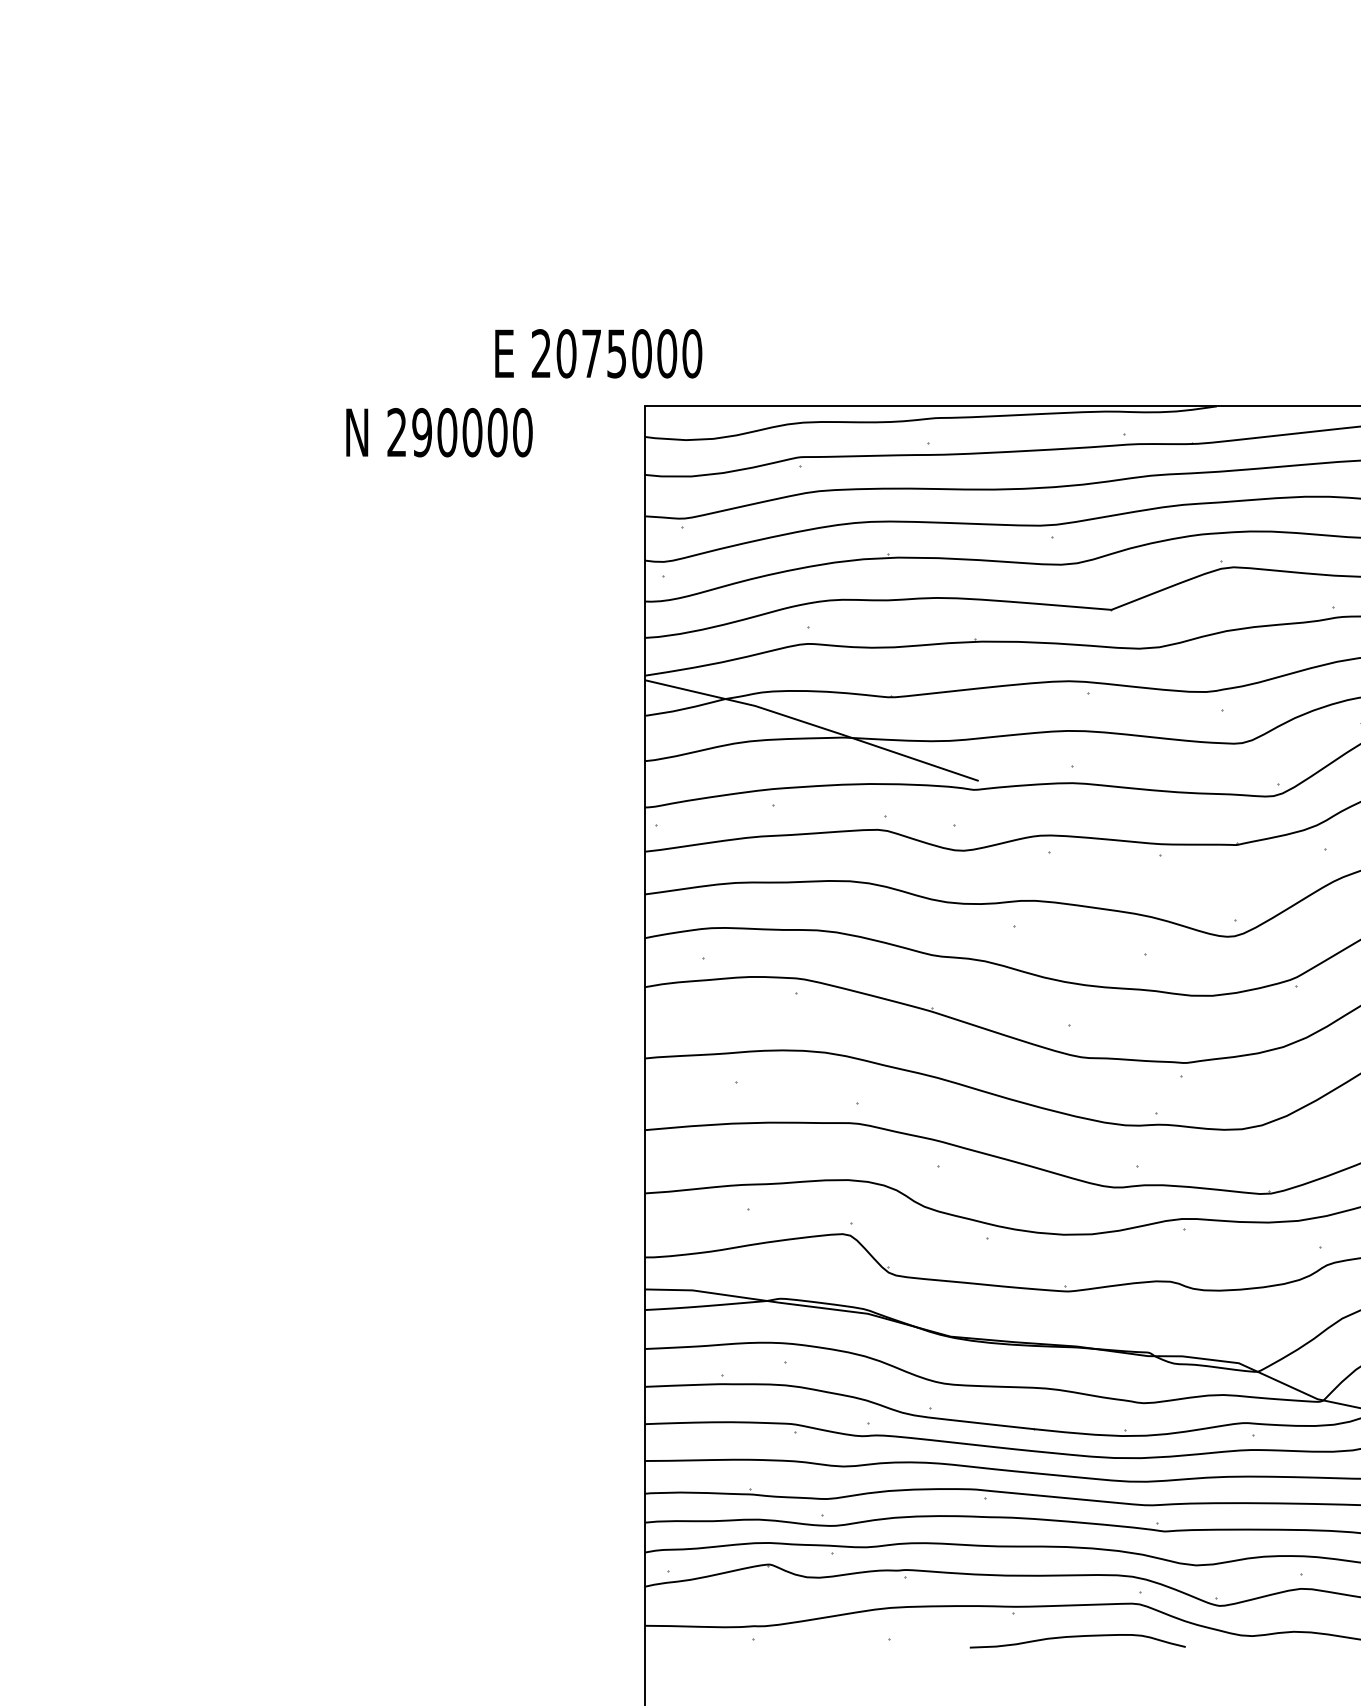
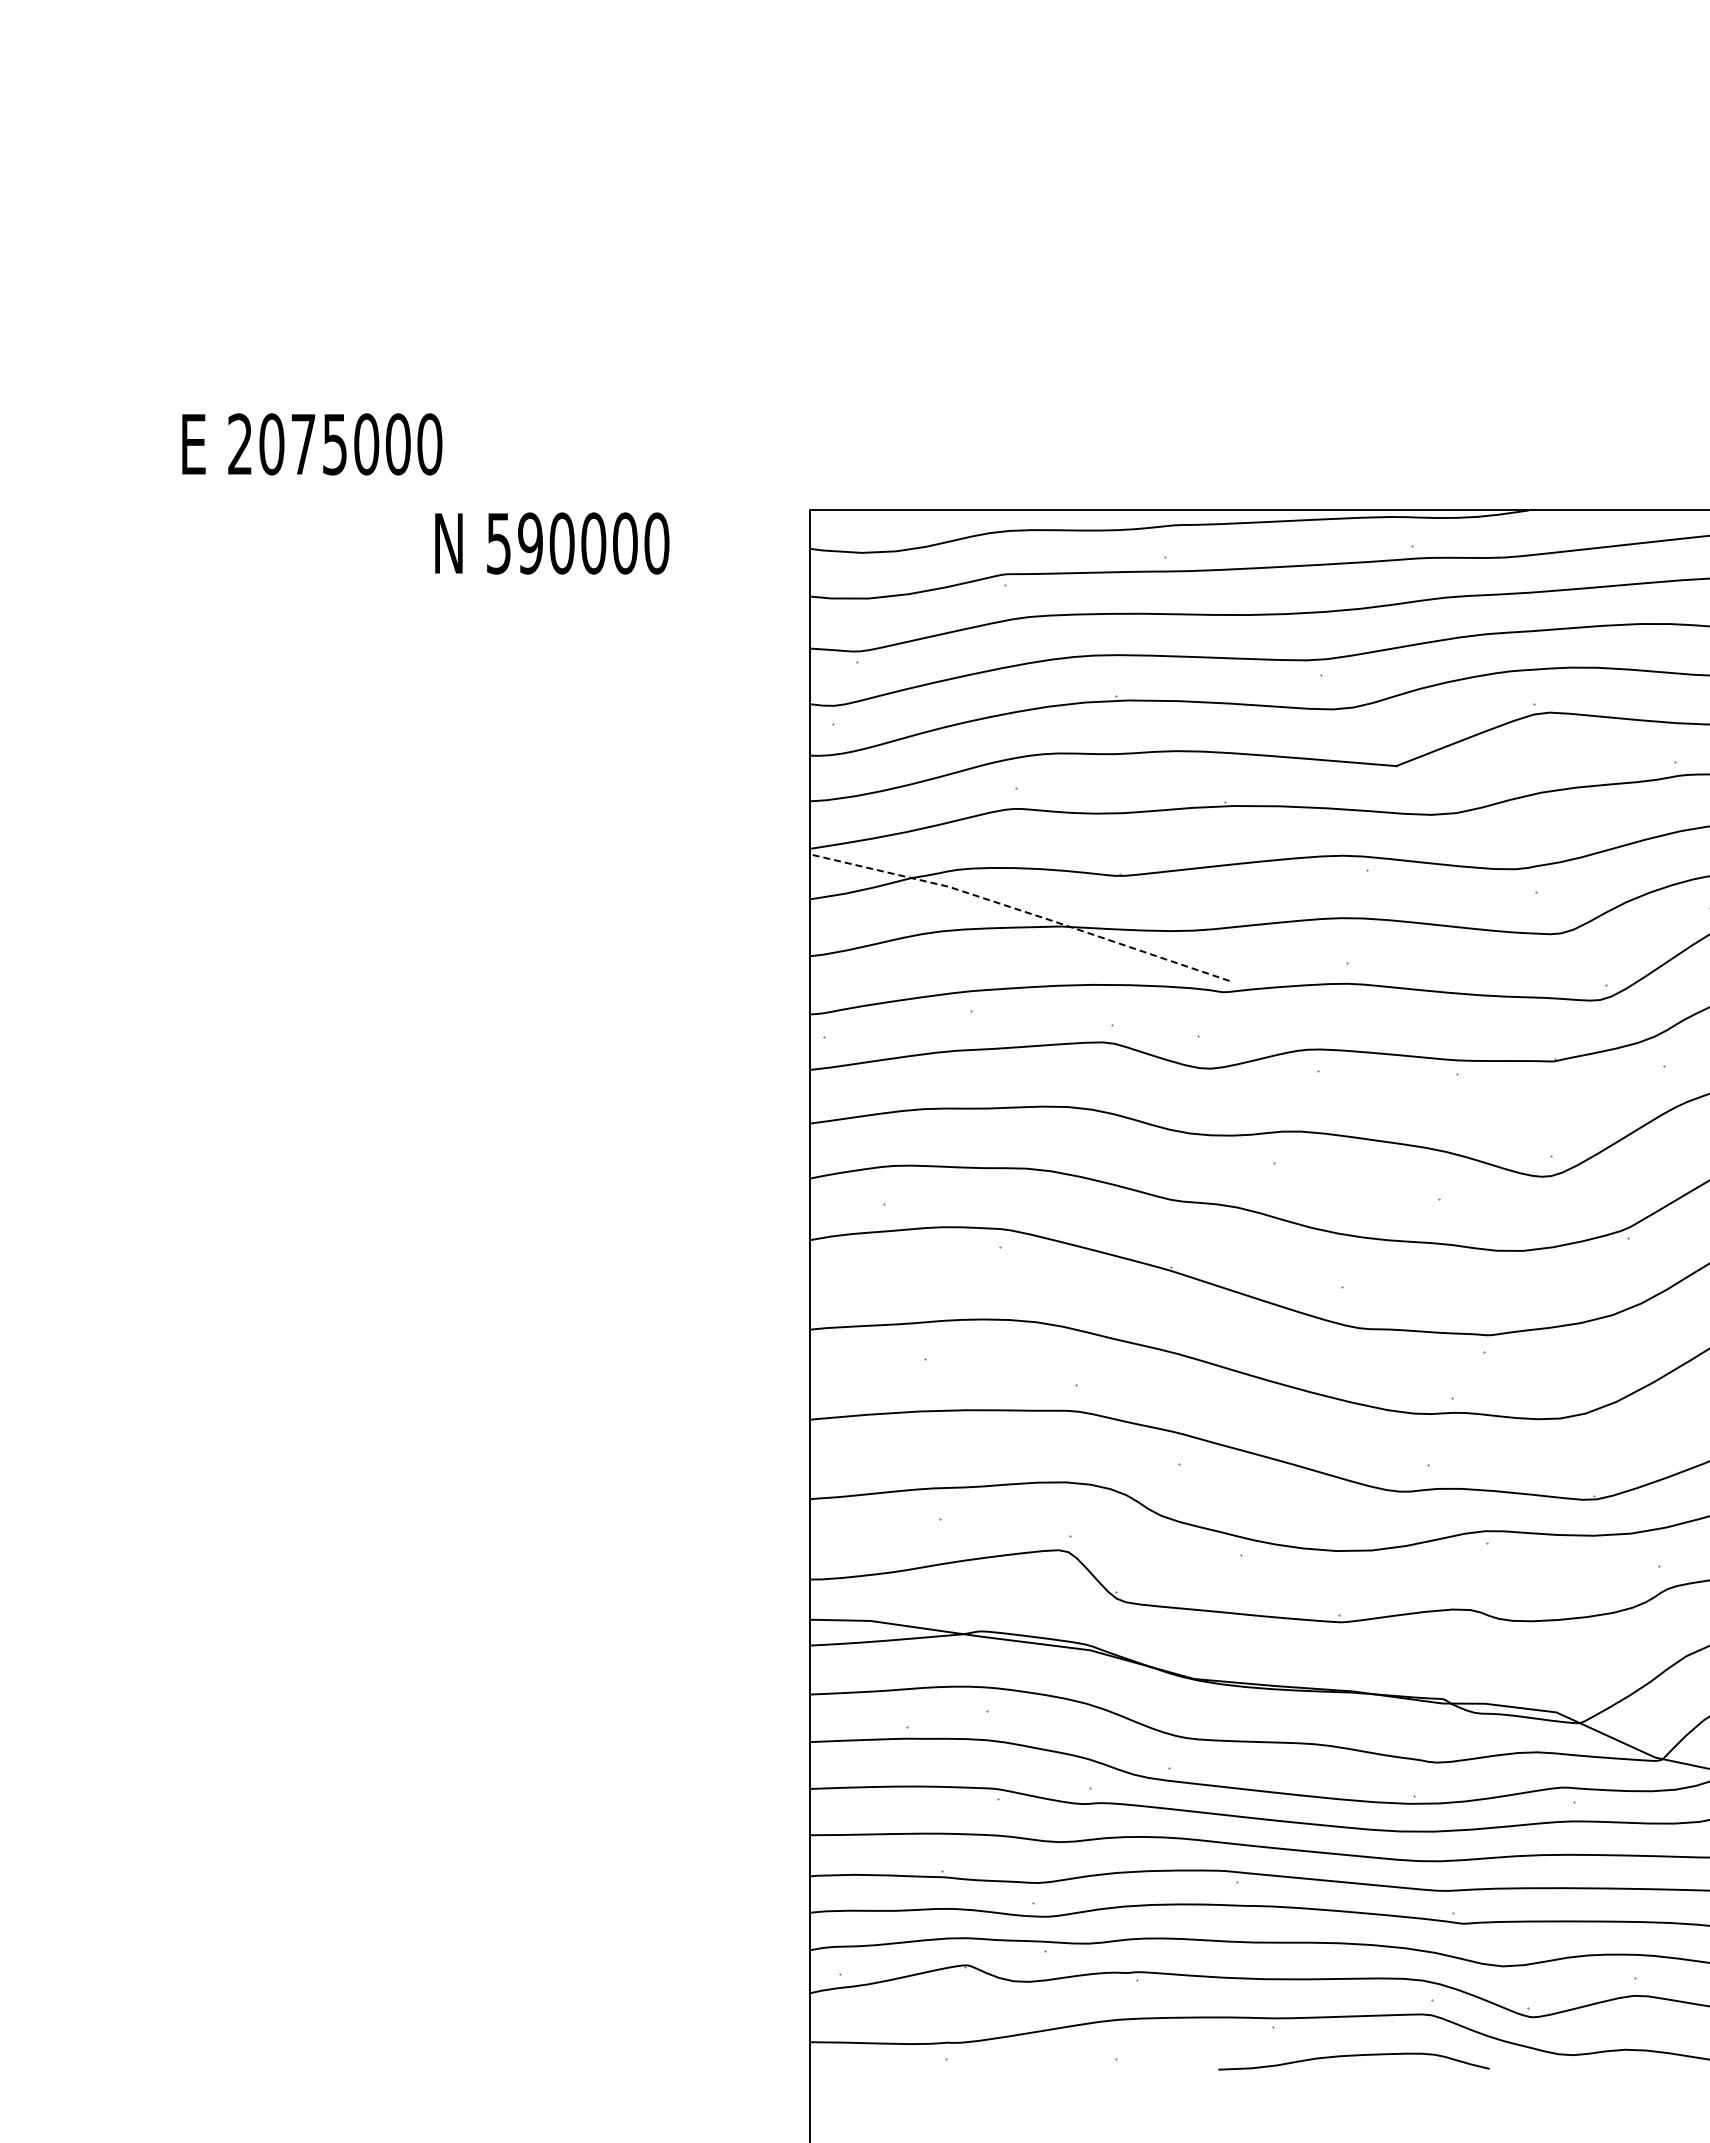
text: (598, 353) -> (312, 444), moved
text: (396, 432) -> (498, 543), 290000 -> 590000
line: (813, 724) -> (1022, 910), solid -> dashed

